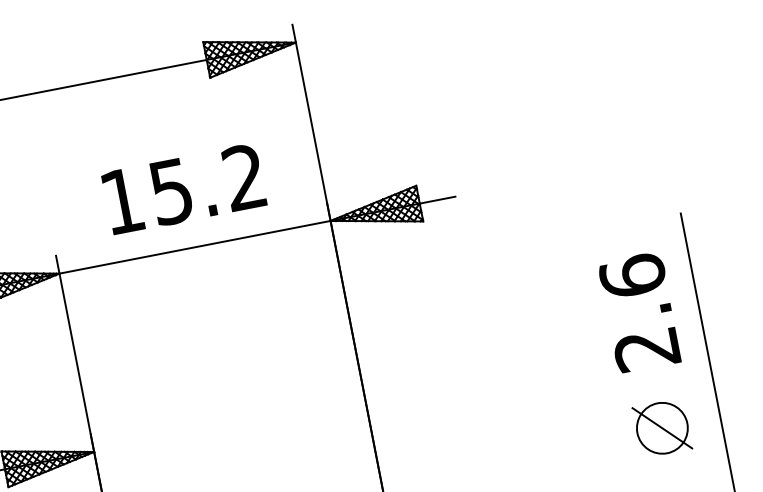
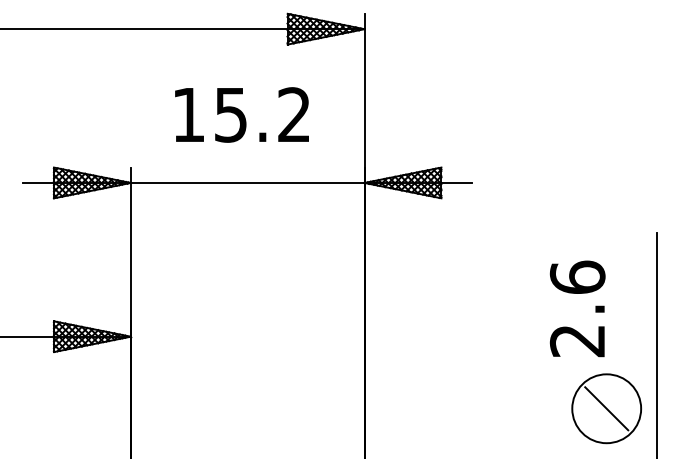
text: (183, 188) -> (241, 114), moved
text: (639, 312) -> (577, 308), moved
circle: (662, 428) -> (606, 408), size x1.6

